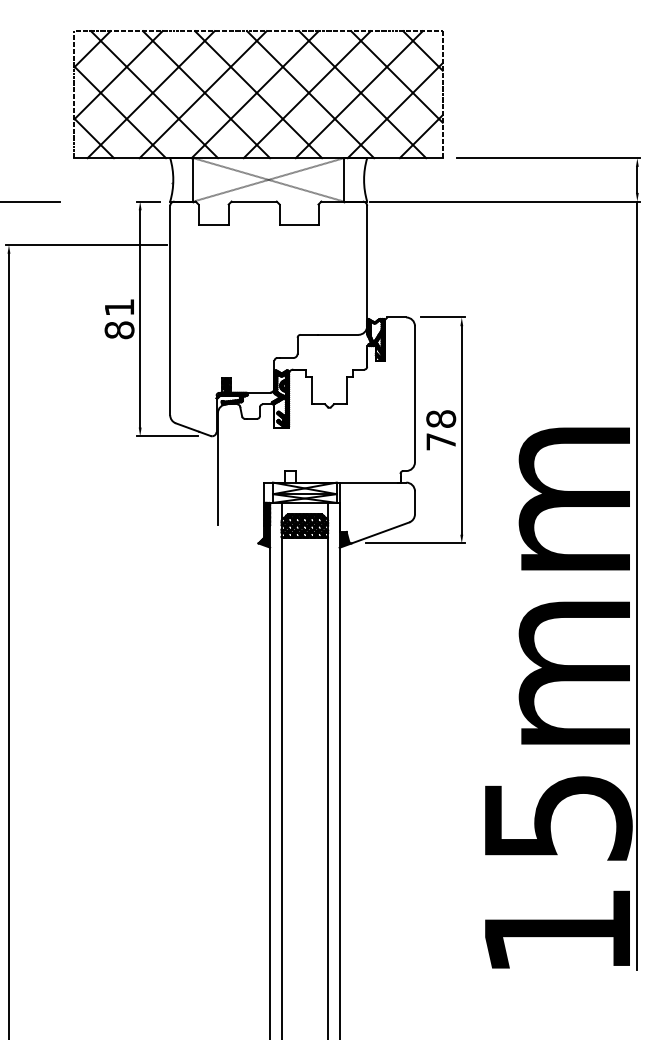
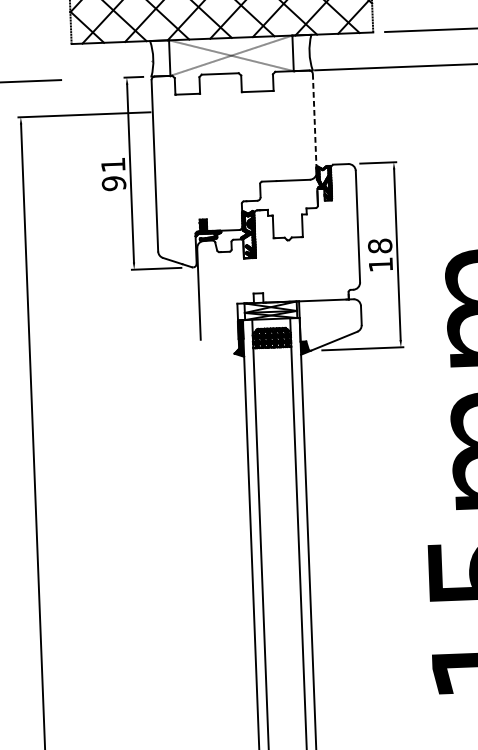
line: (367, 266) -> (315, 123), solid -> dashed
text: (119, 330) -> (113, 183), 81 -> 91
text: (440, 441) -> (380, 264), 78 -> 18

